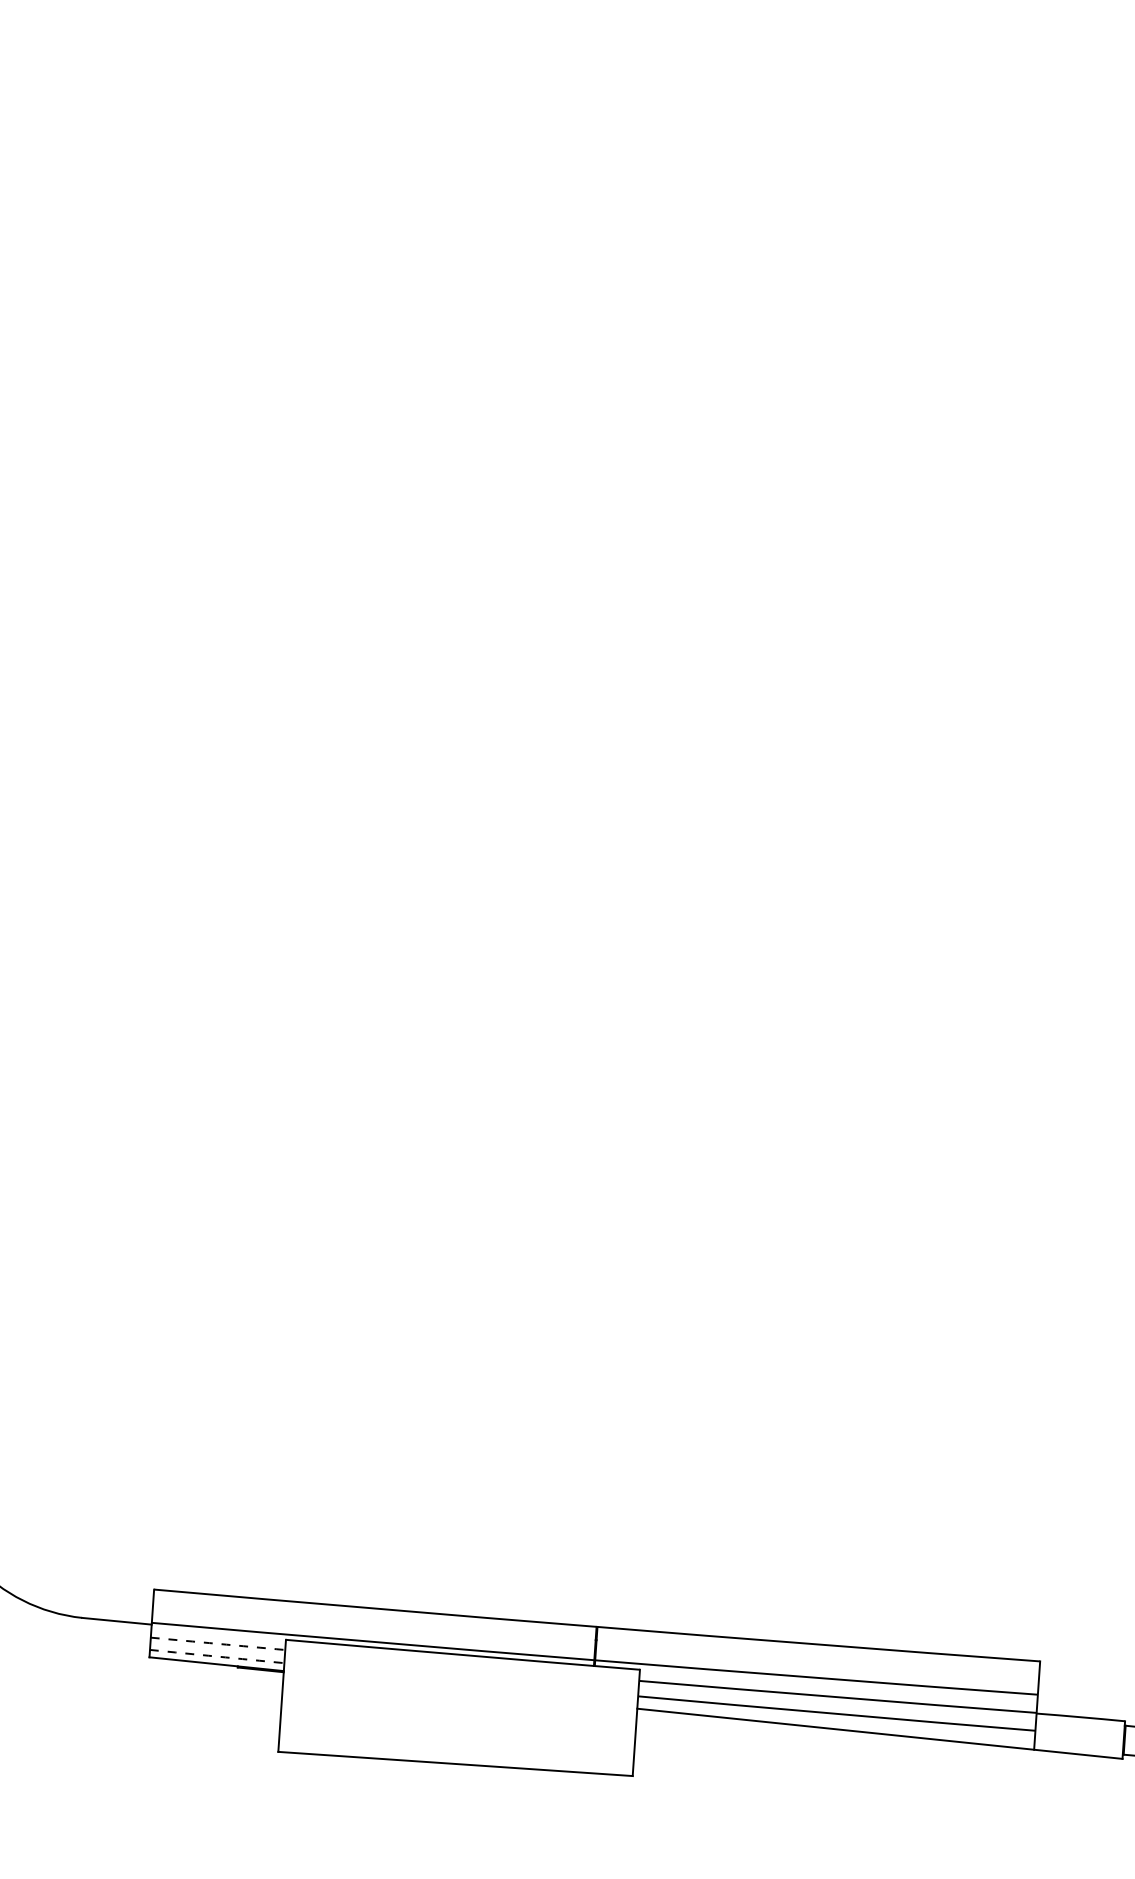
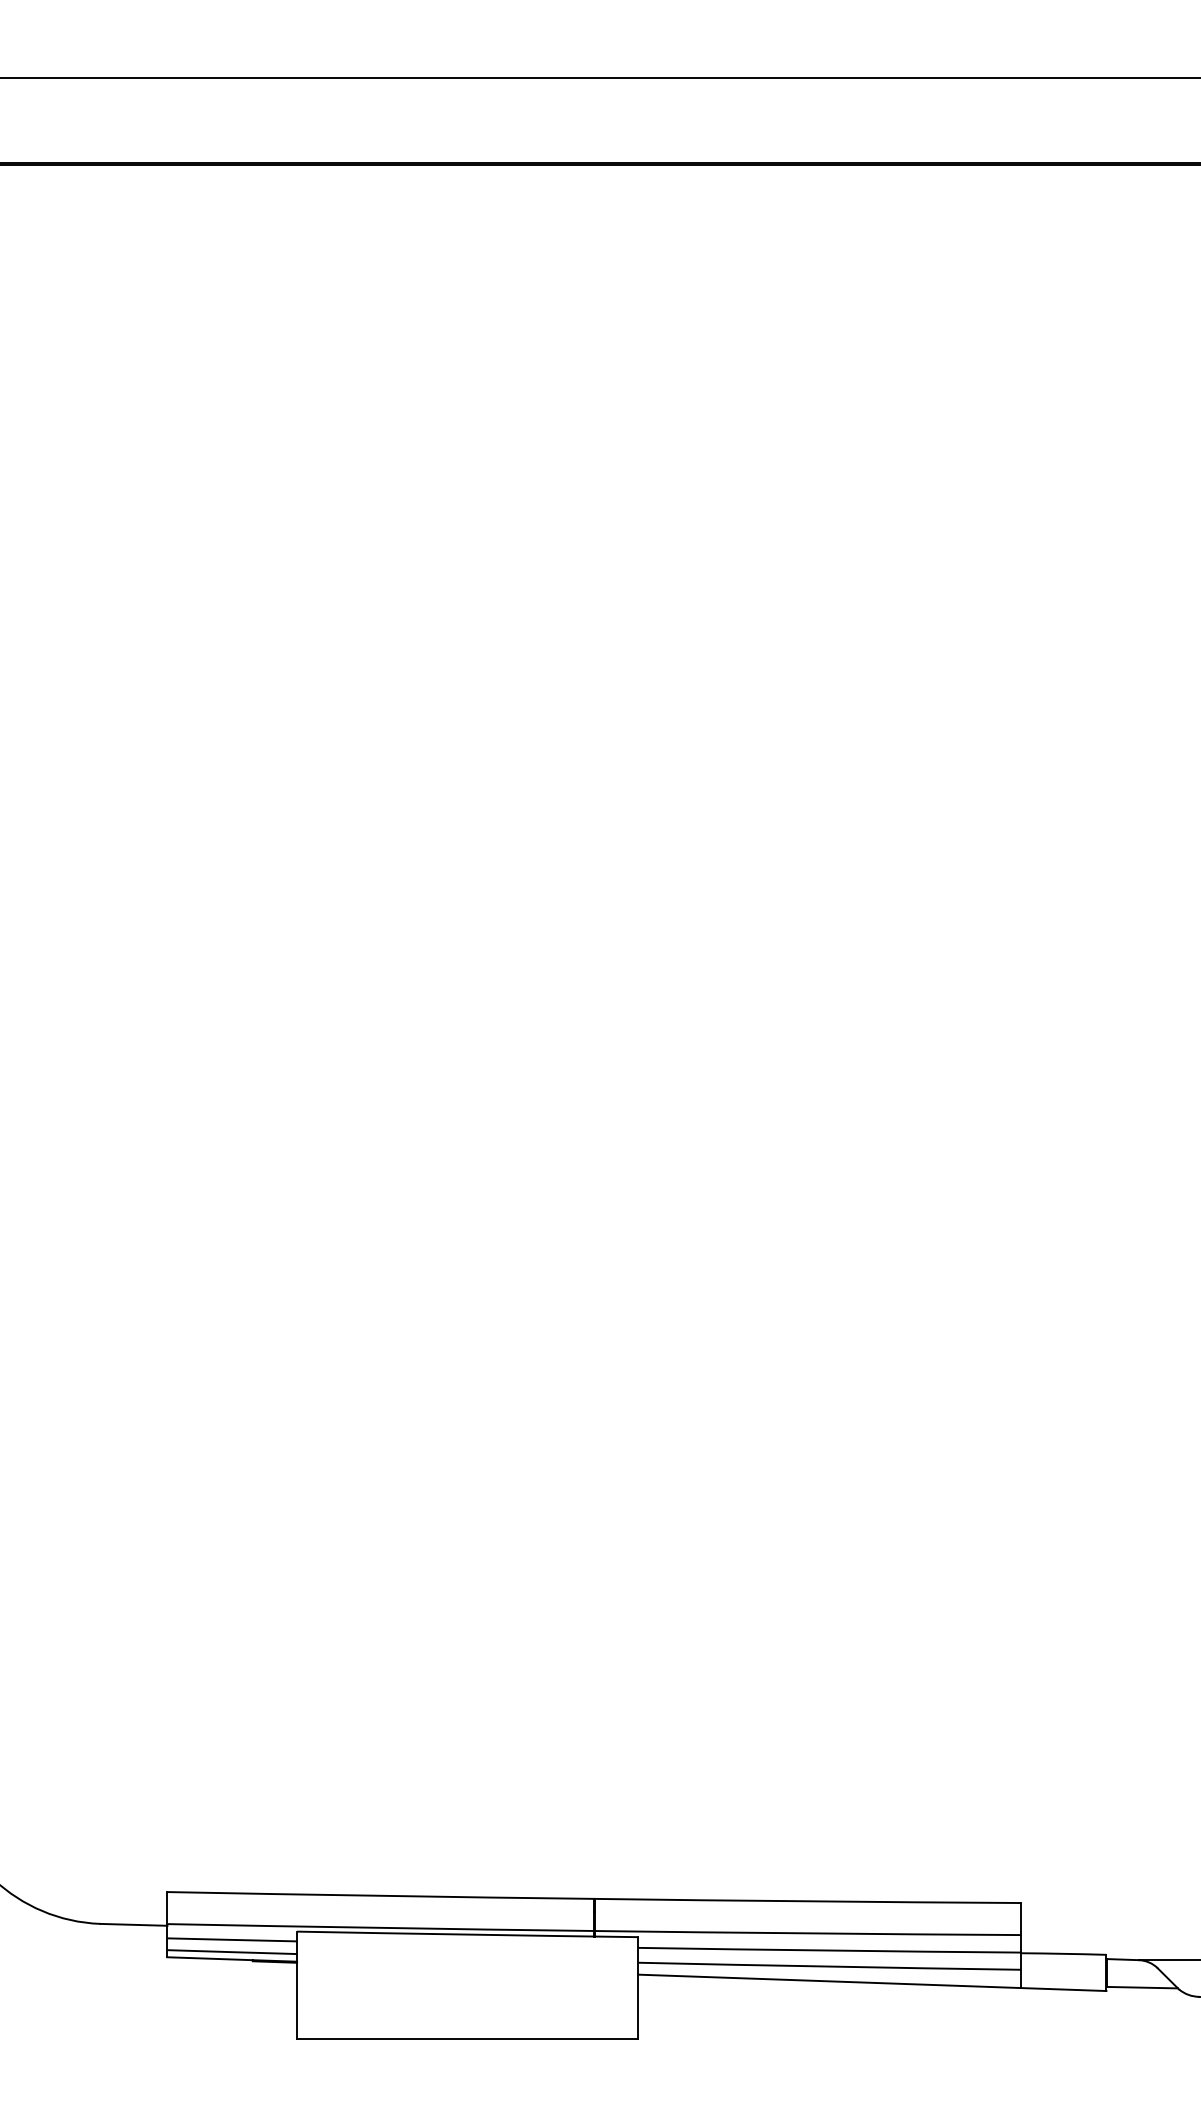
arc: (218, 1643) -> (232, 1939), dashed -> solid
arc: (217, 1656) -> (232, 1952), dashed -> solid

